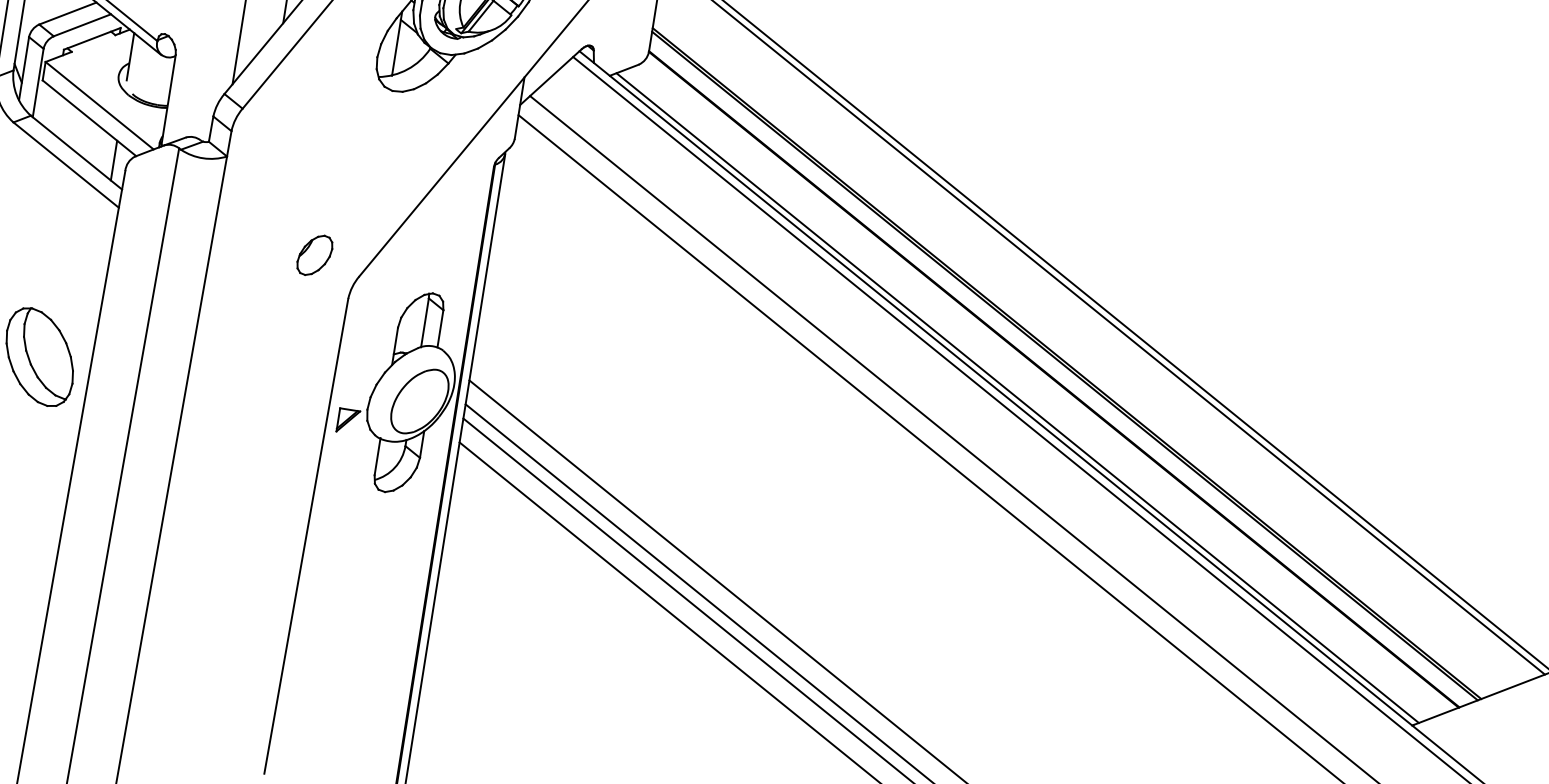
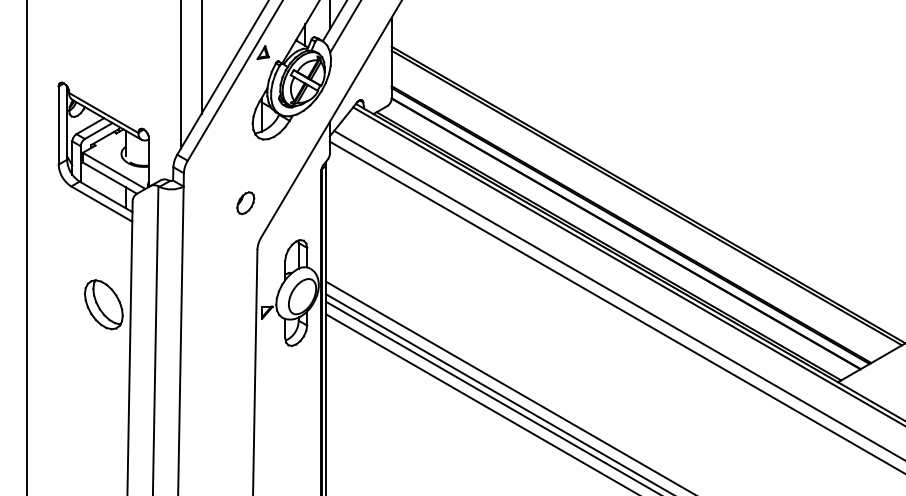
part: (314, 255) -> (245, 203), moved

